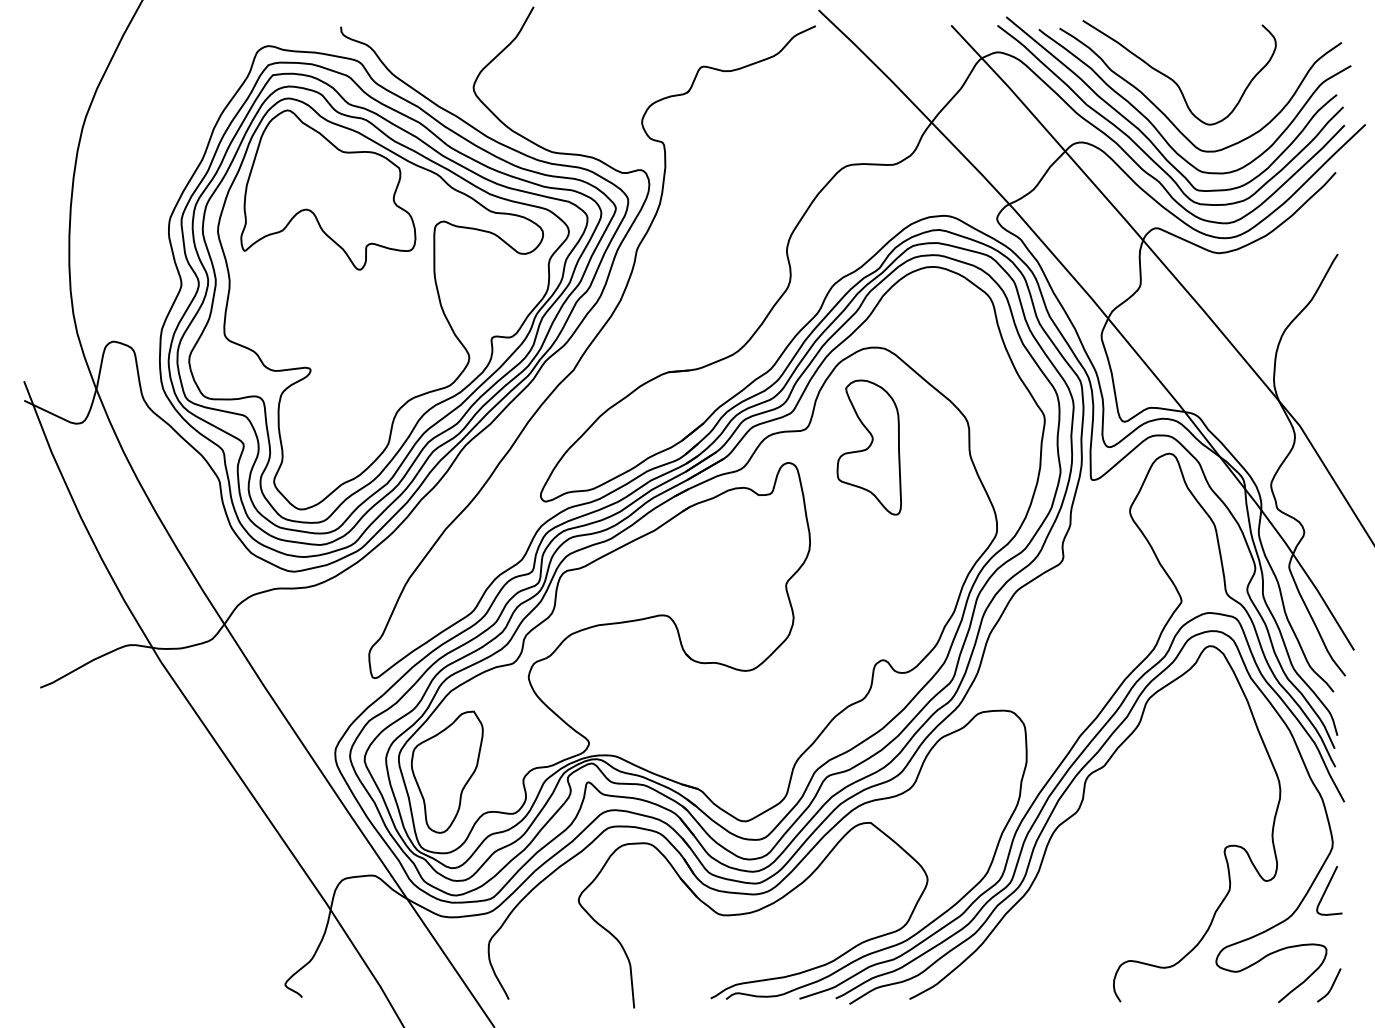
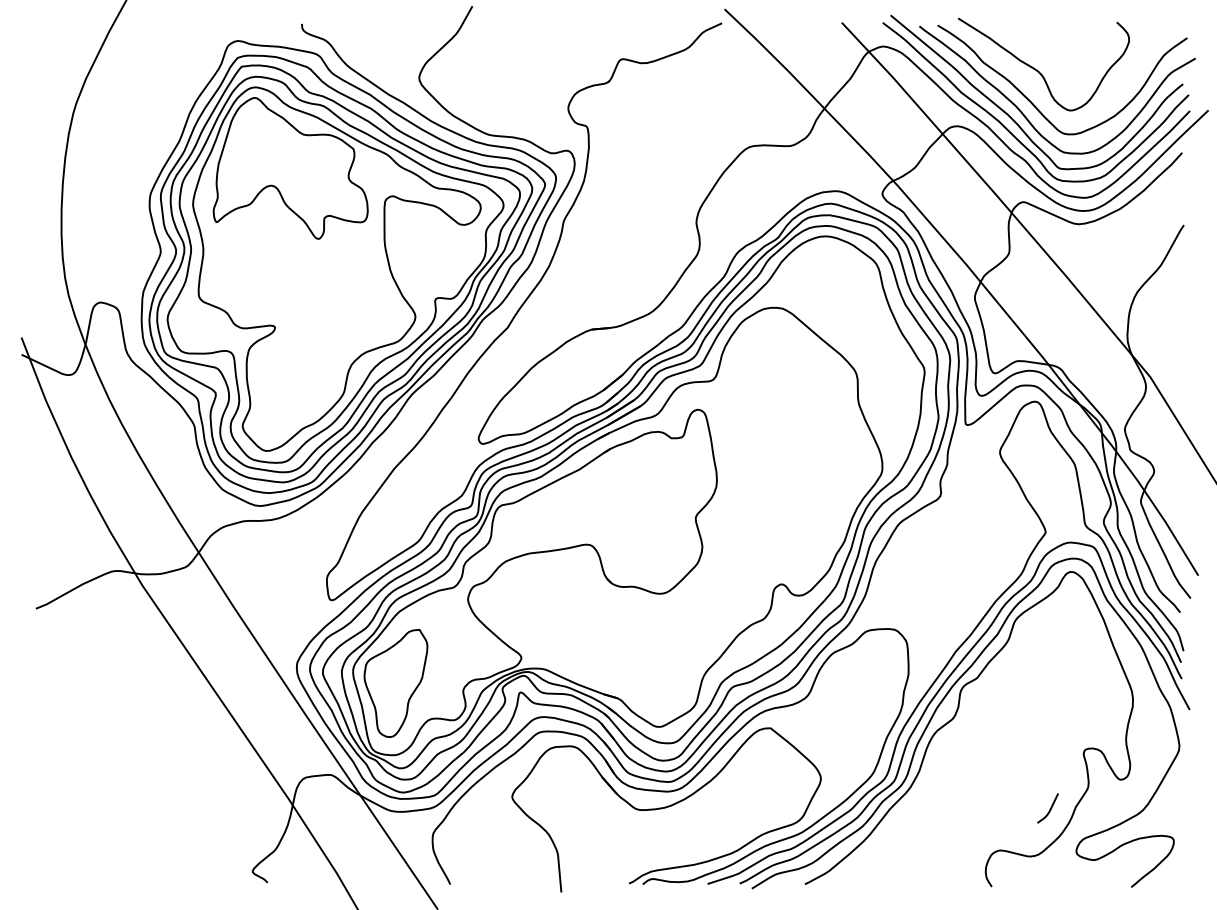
part: (868, 447) -> (768, 396), removed
curve: (1327, 889) -> (1174, 787), removed
line: (1331, 985) -> (1050, 808), moved

